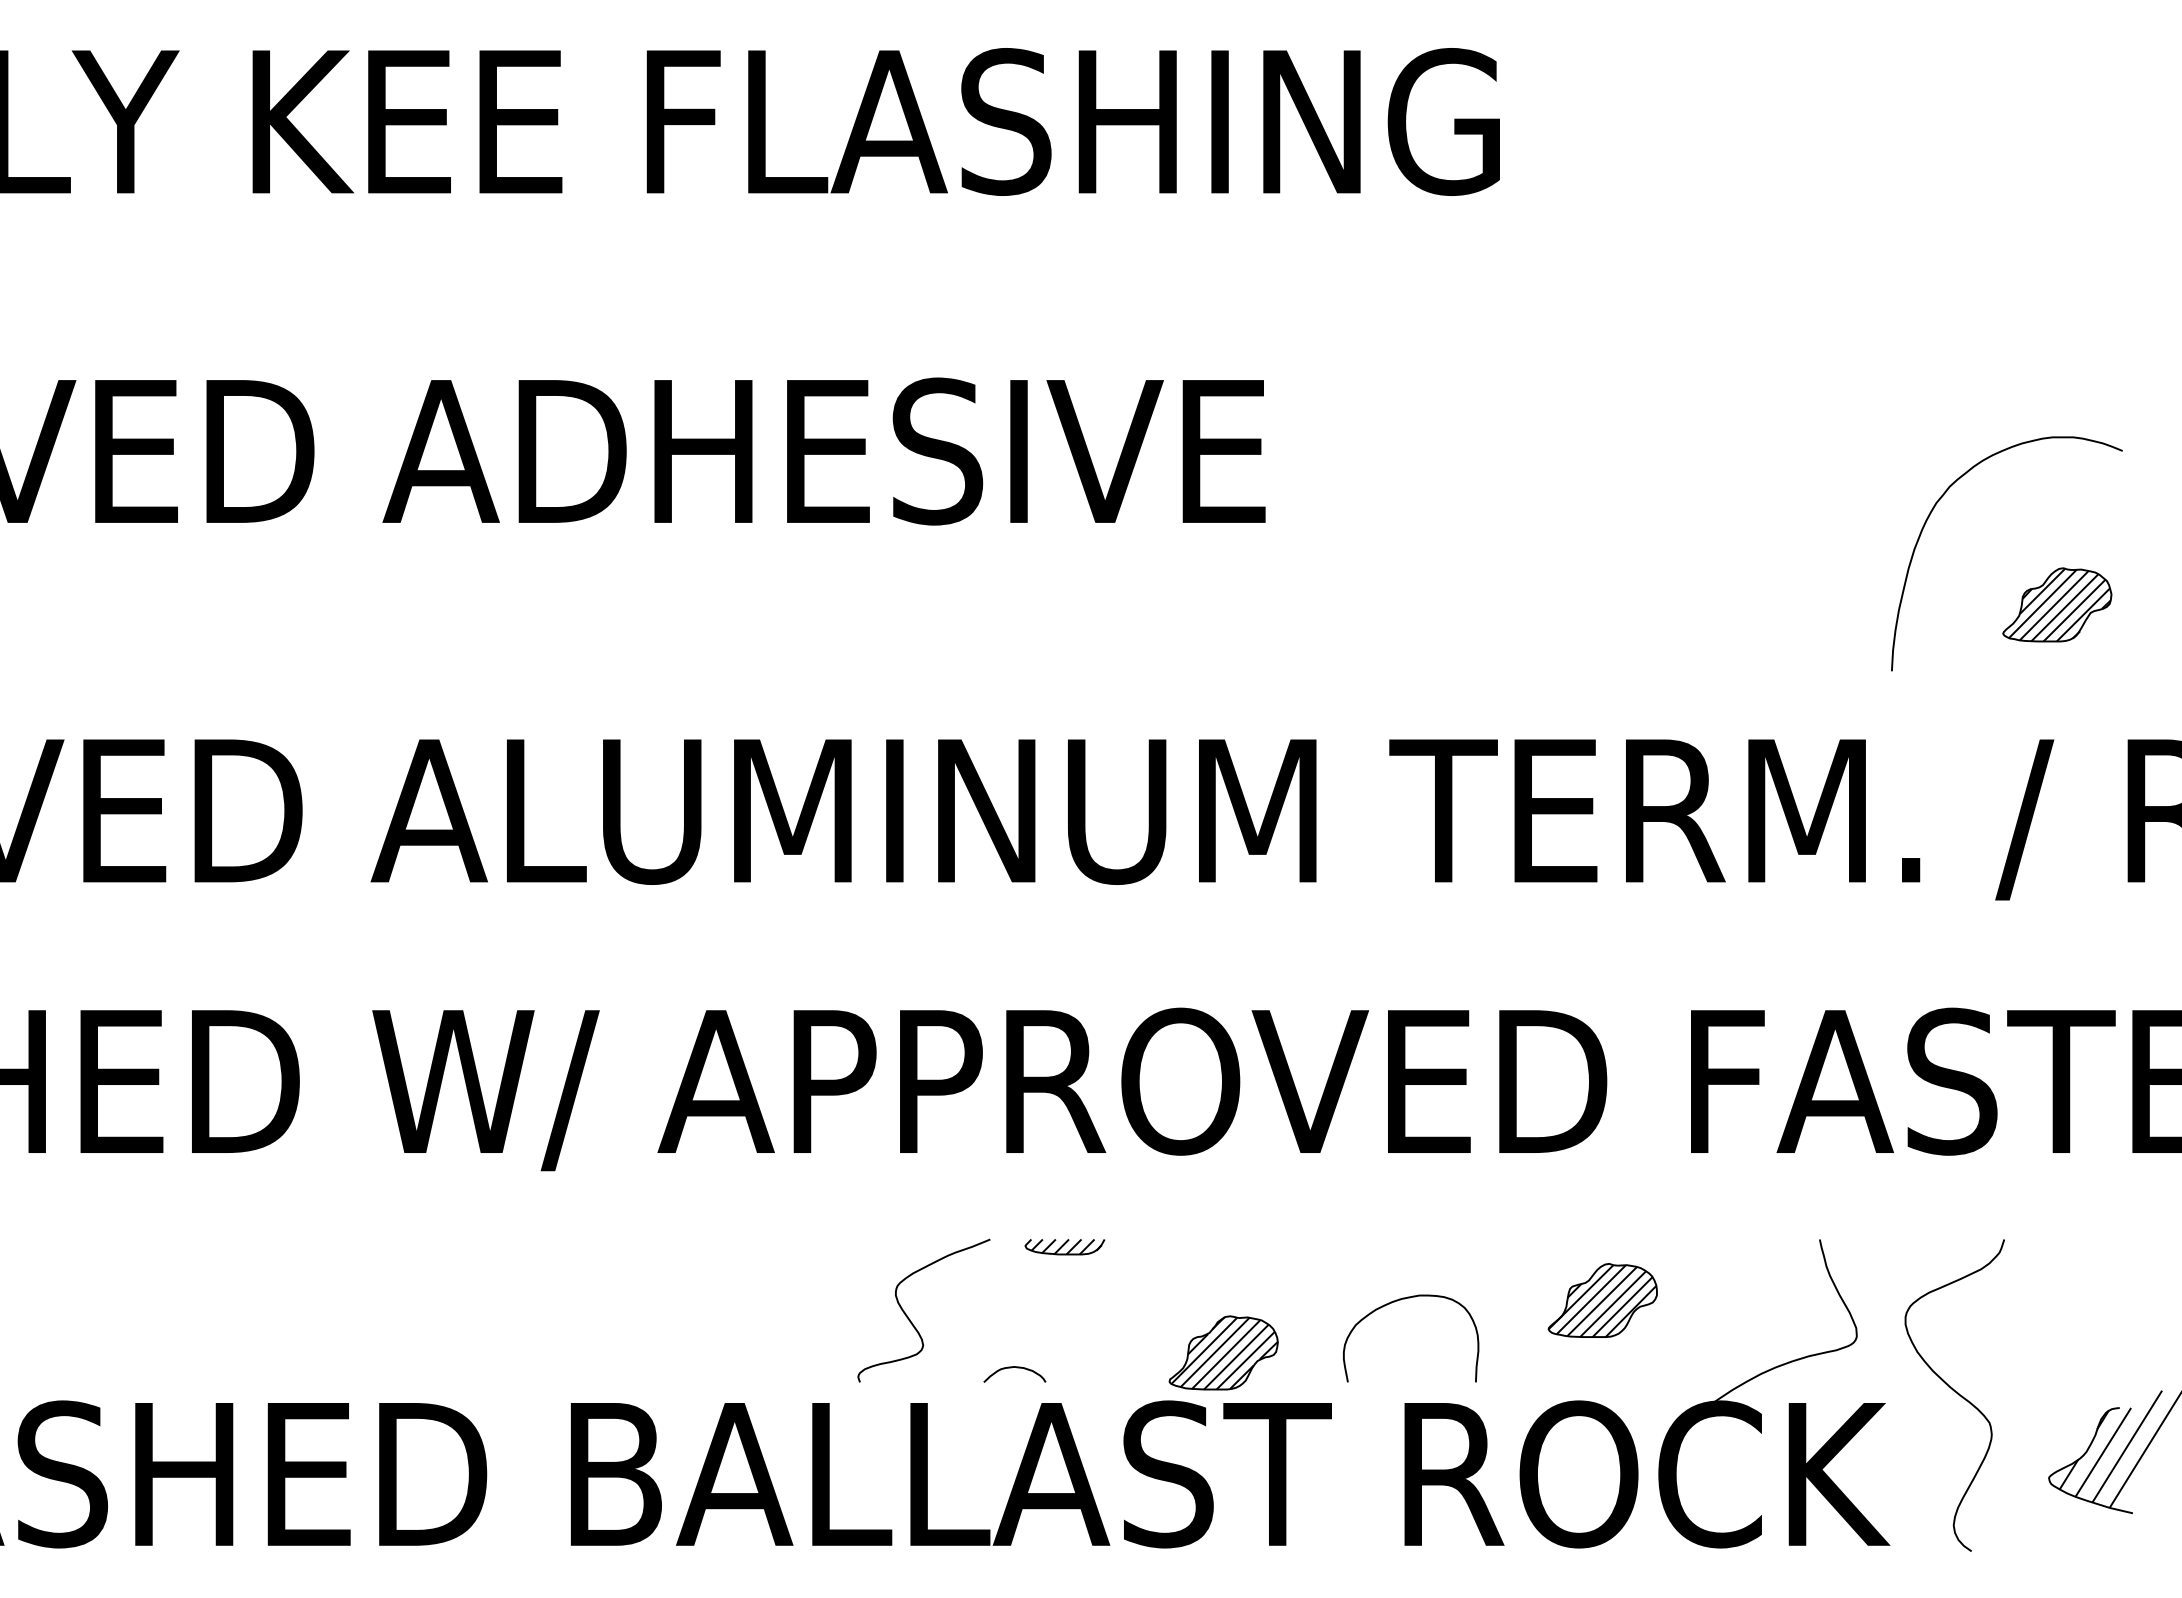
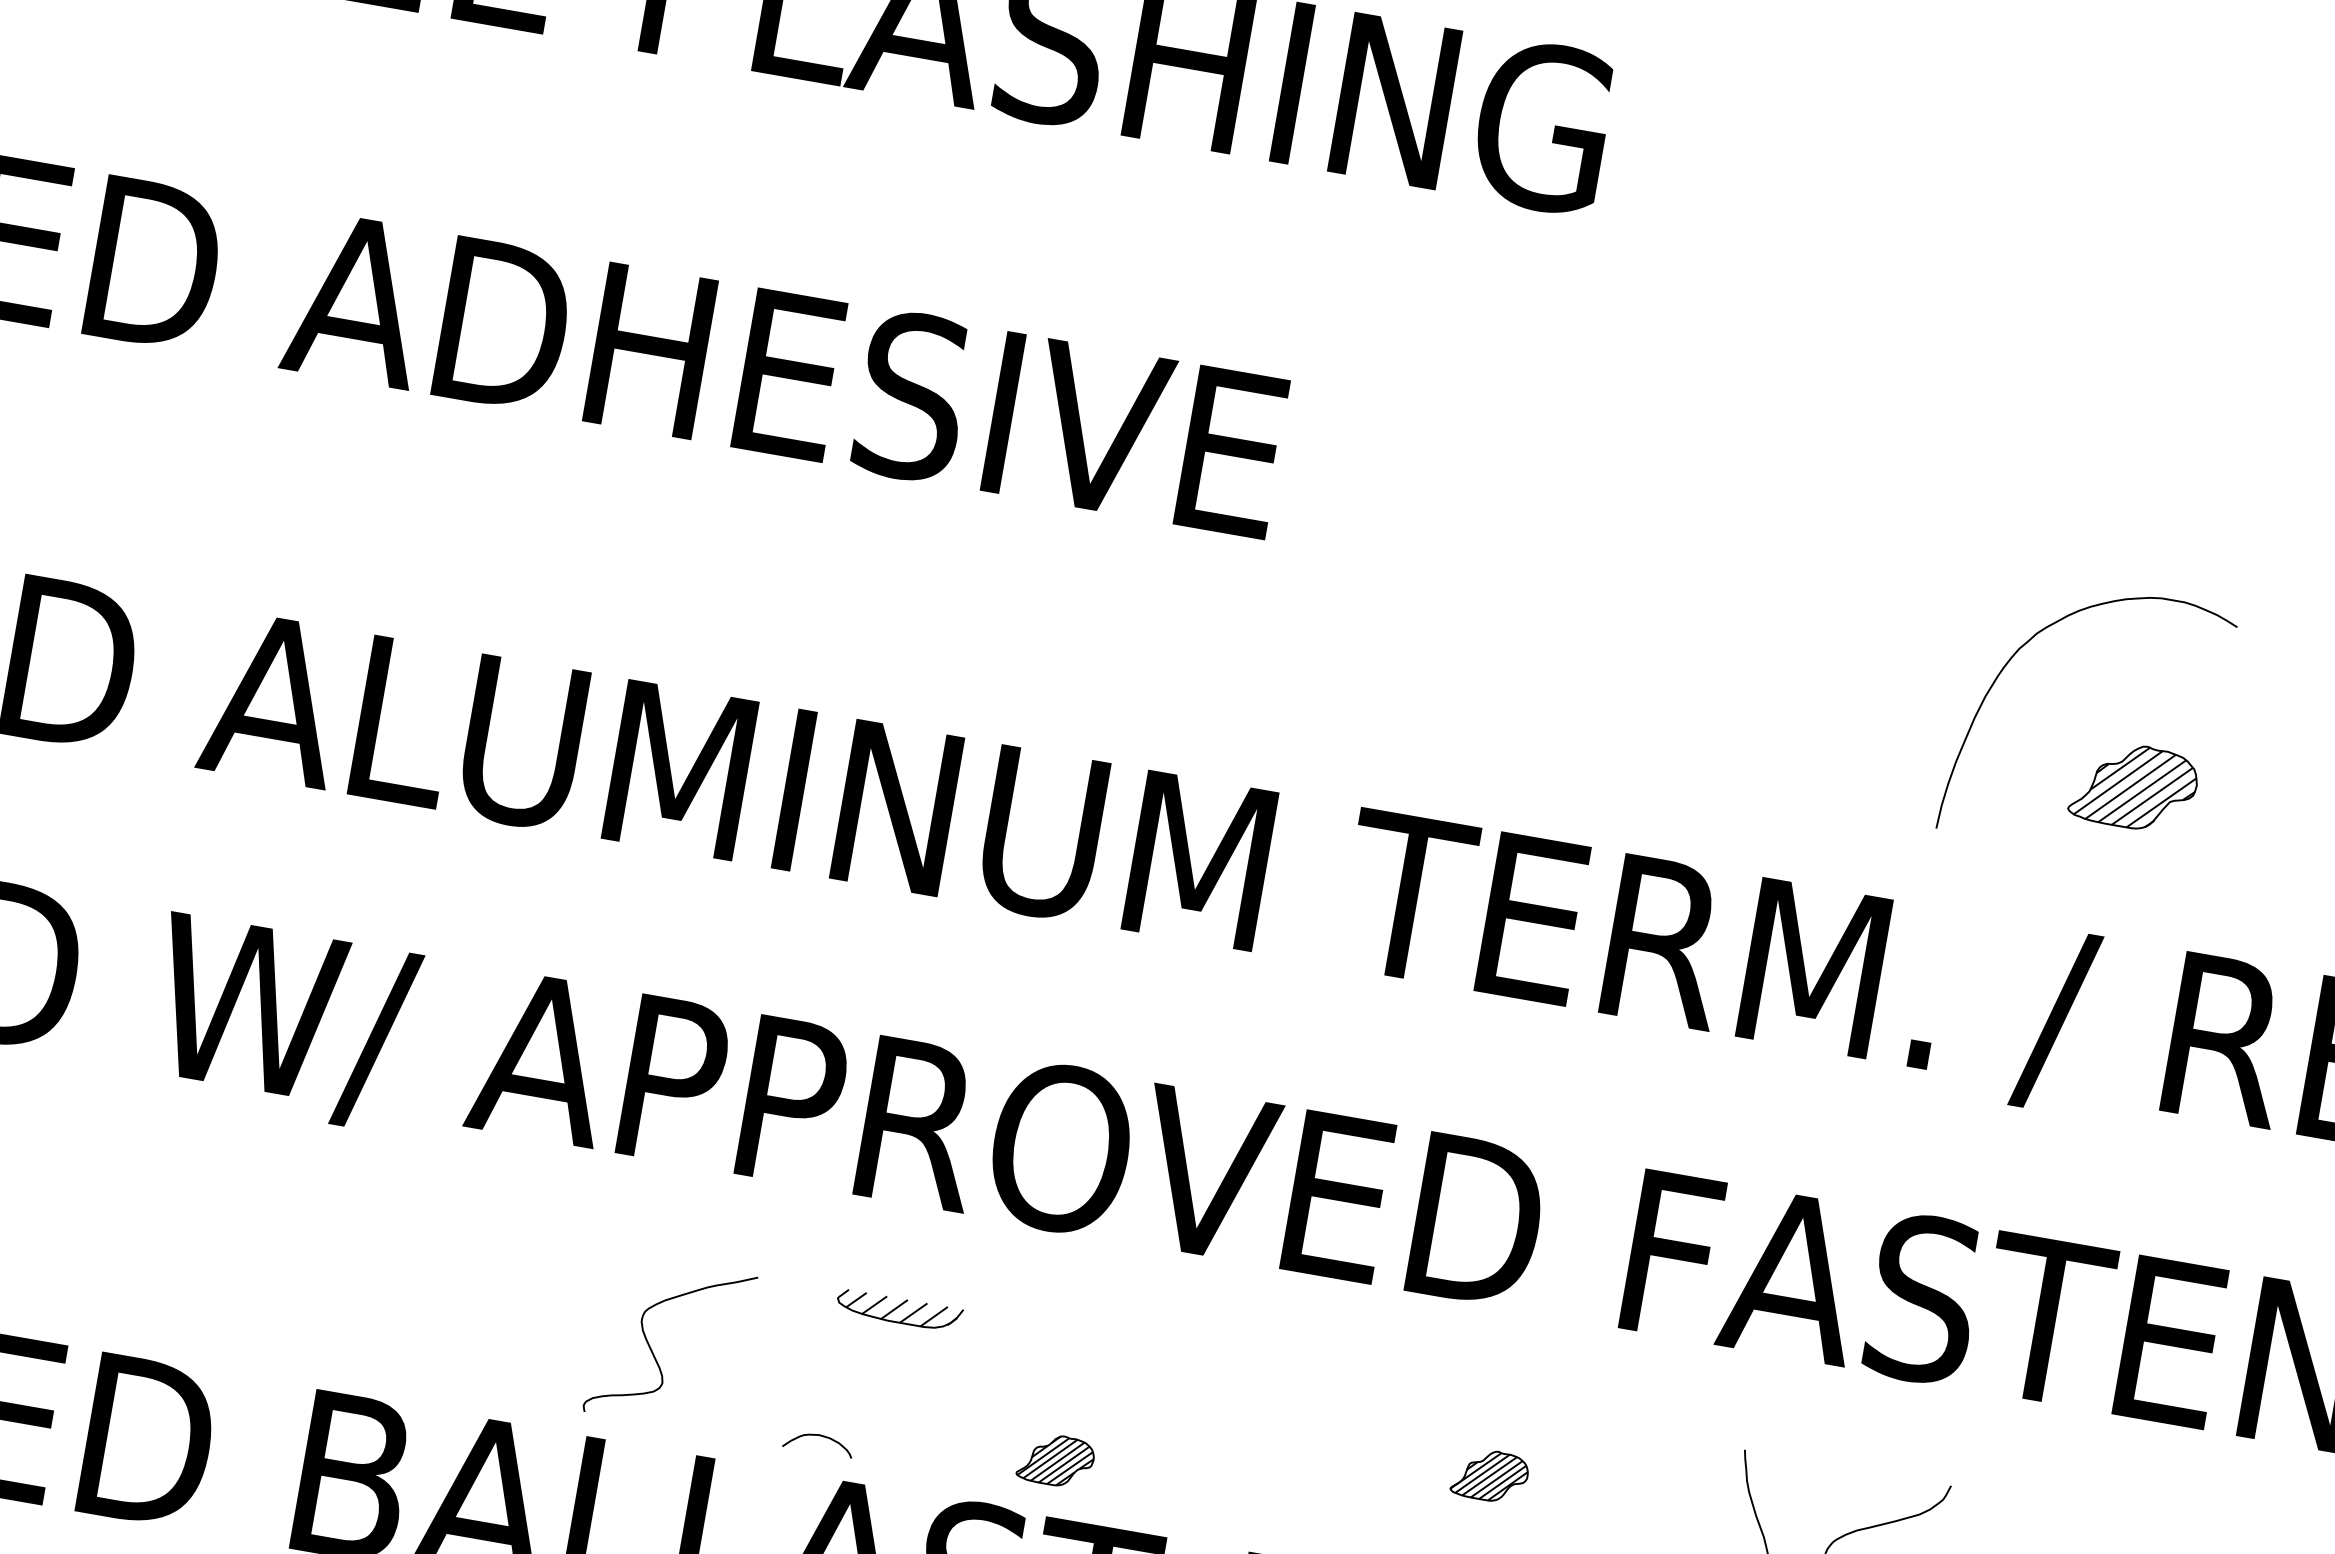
part: (1064, 1247) -> (898, 1311), size x1.4
curve: (1405, 1299) -> (1269, 1436), removed
part: (1602, 1300) -> (1489, 1475), size x0.6
curve: (910, 1319) -> (653, 1351), moved
part: (1223, 1352) -> (1056, 1459), size x0.6

